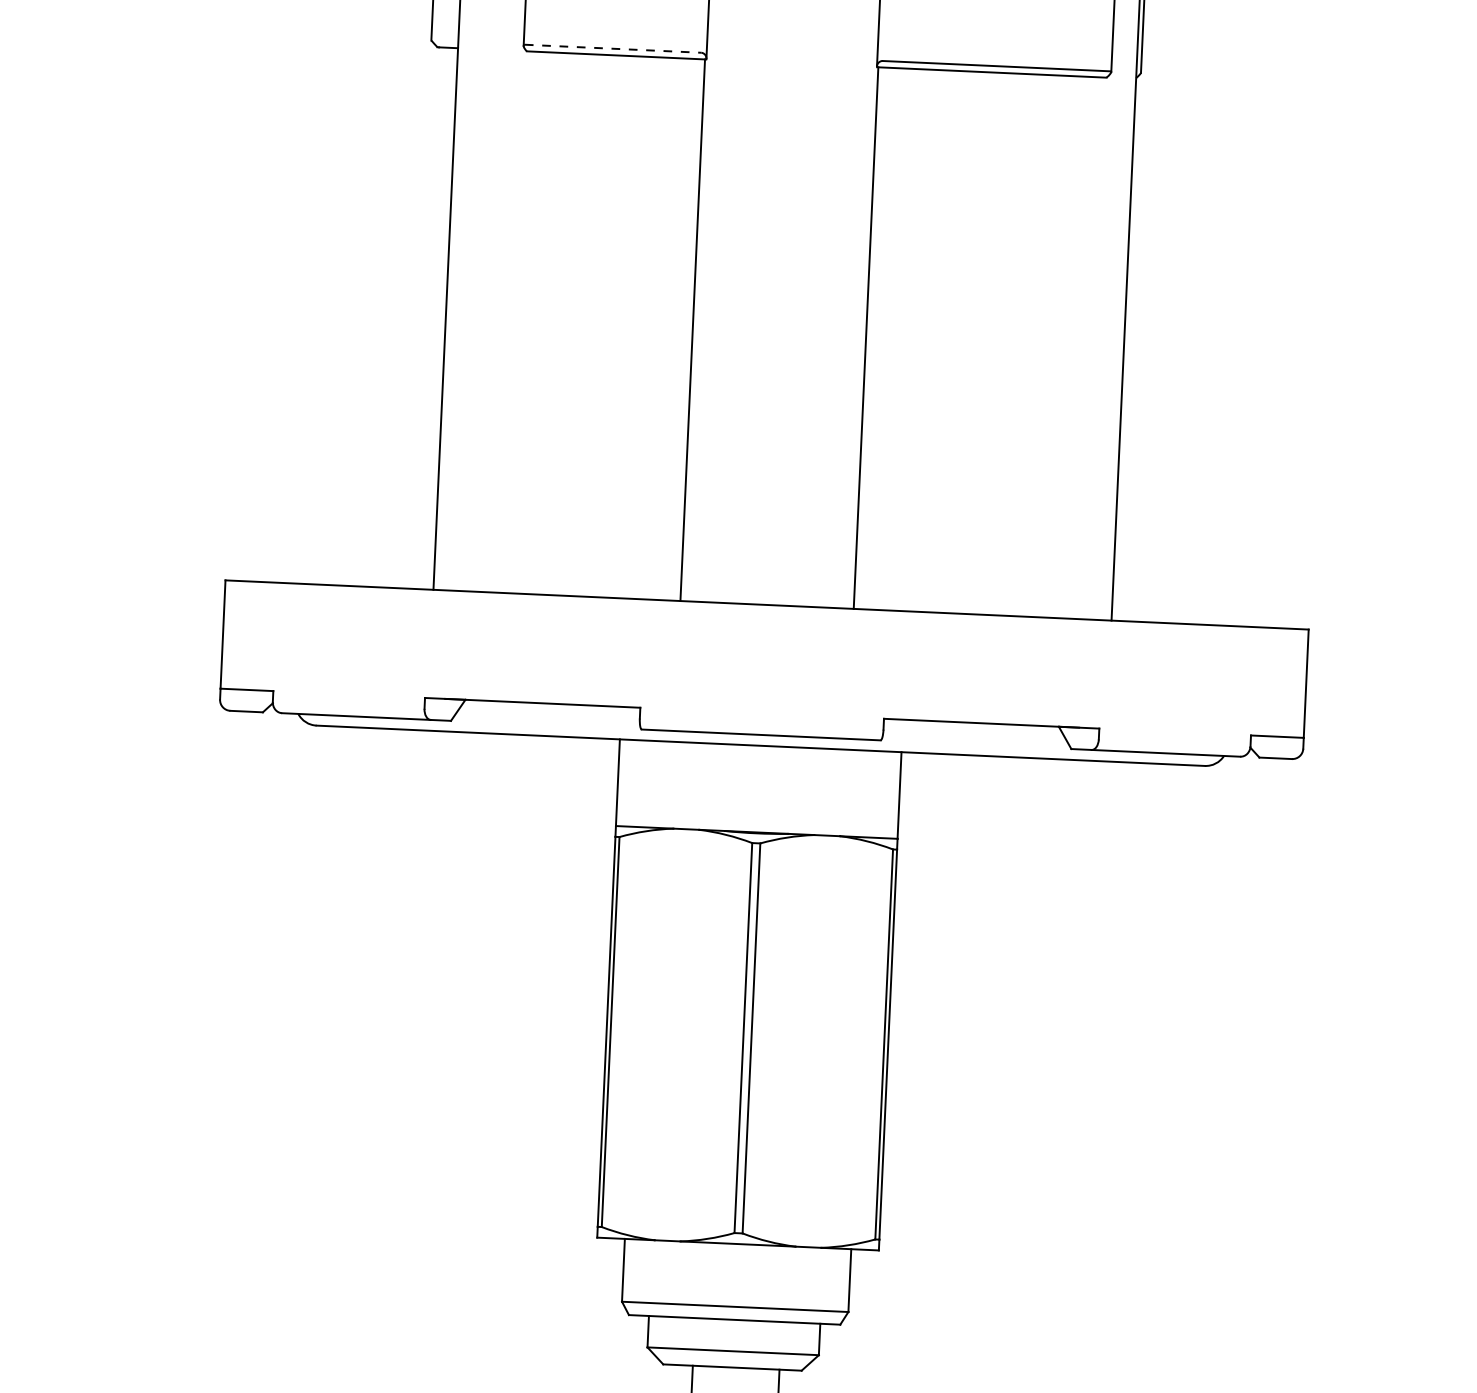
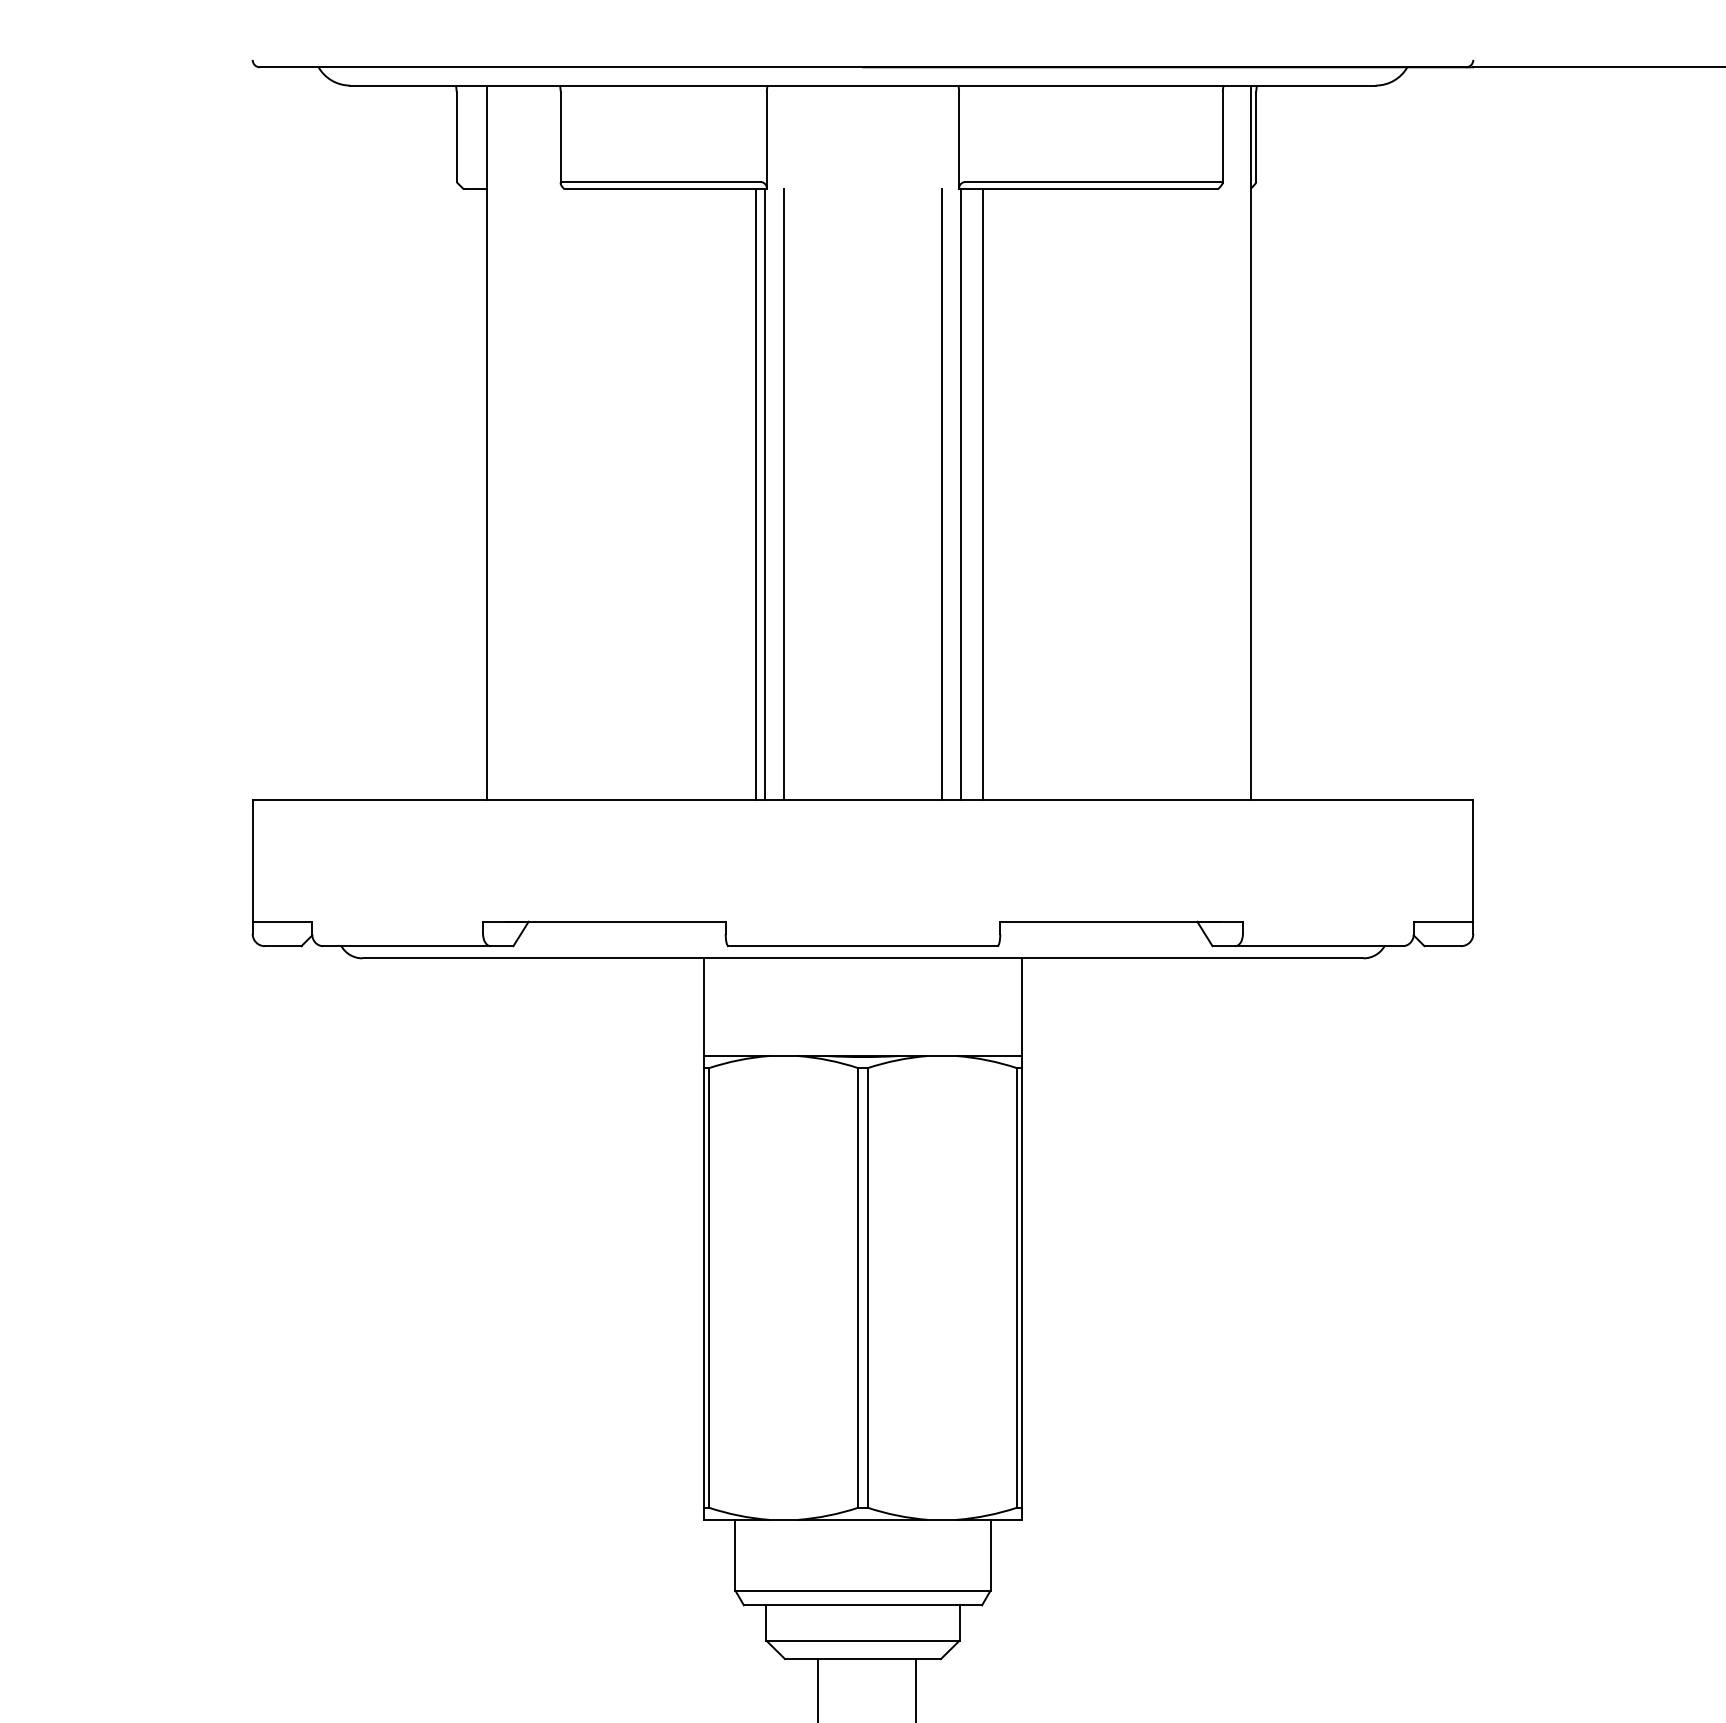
line: (613, 49) -> (661, 182), dashed -> solid
line: (684, 329) -> (755, 494), added
line: (709, 330) -> (784, 494), added
line: (849, 337) -> (941, 494), added
line: (885, 338) -> (982, 494), added

